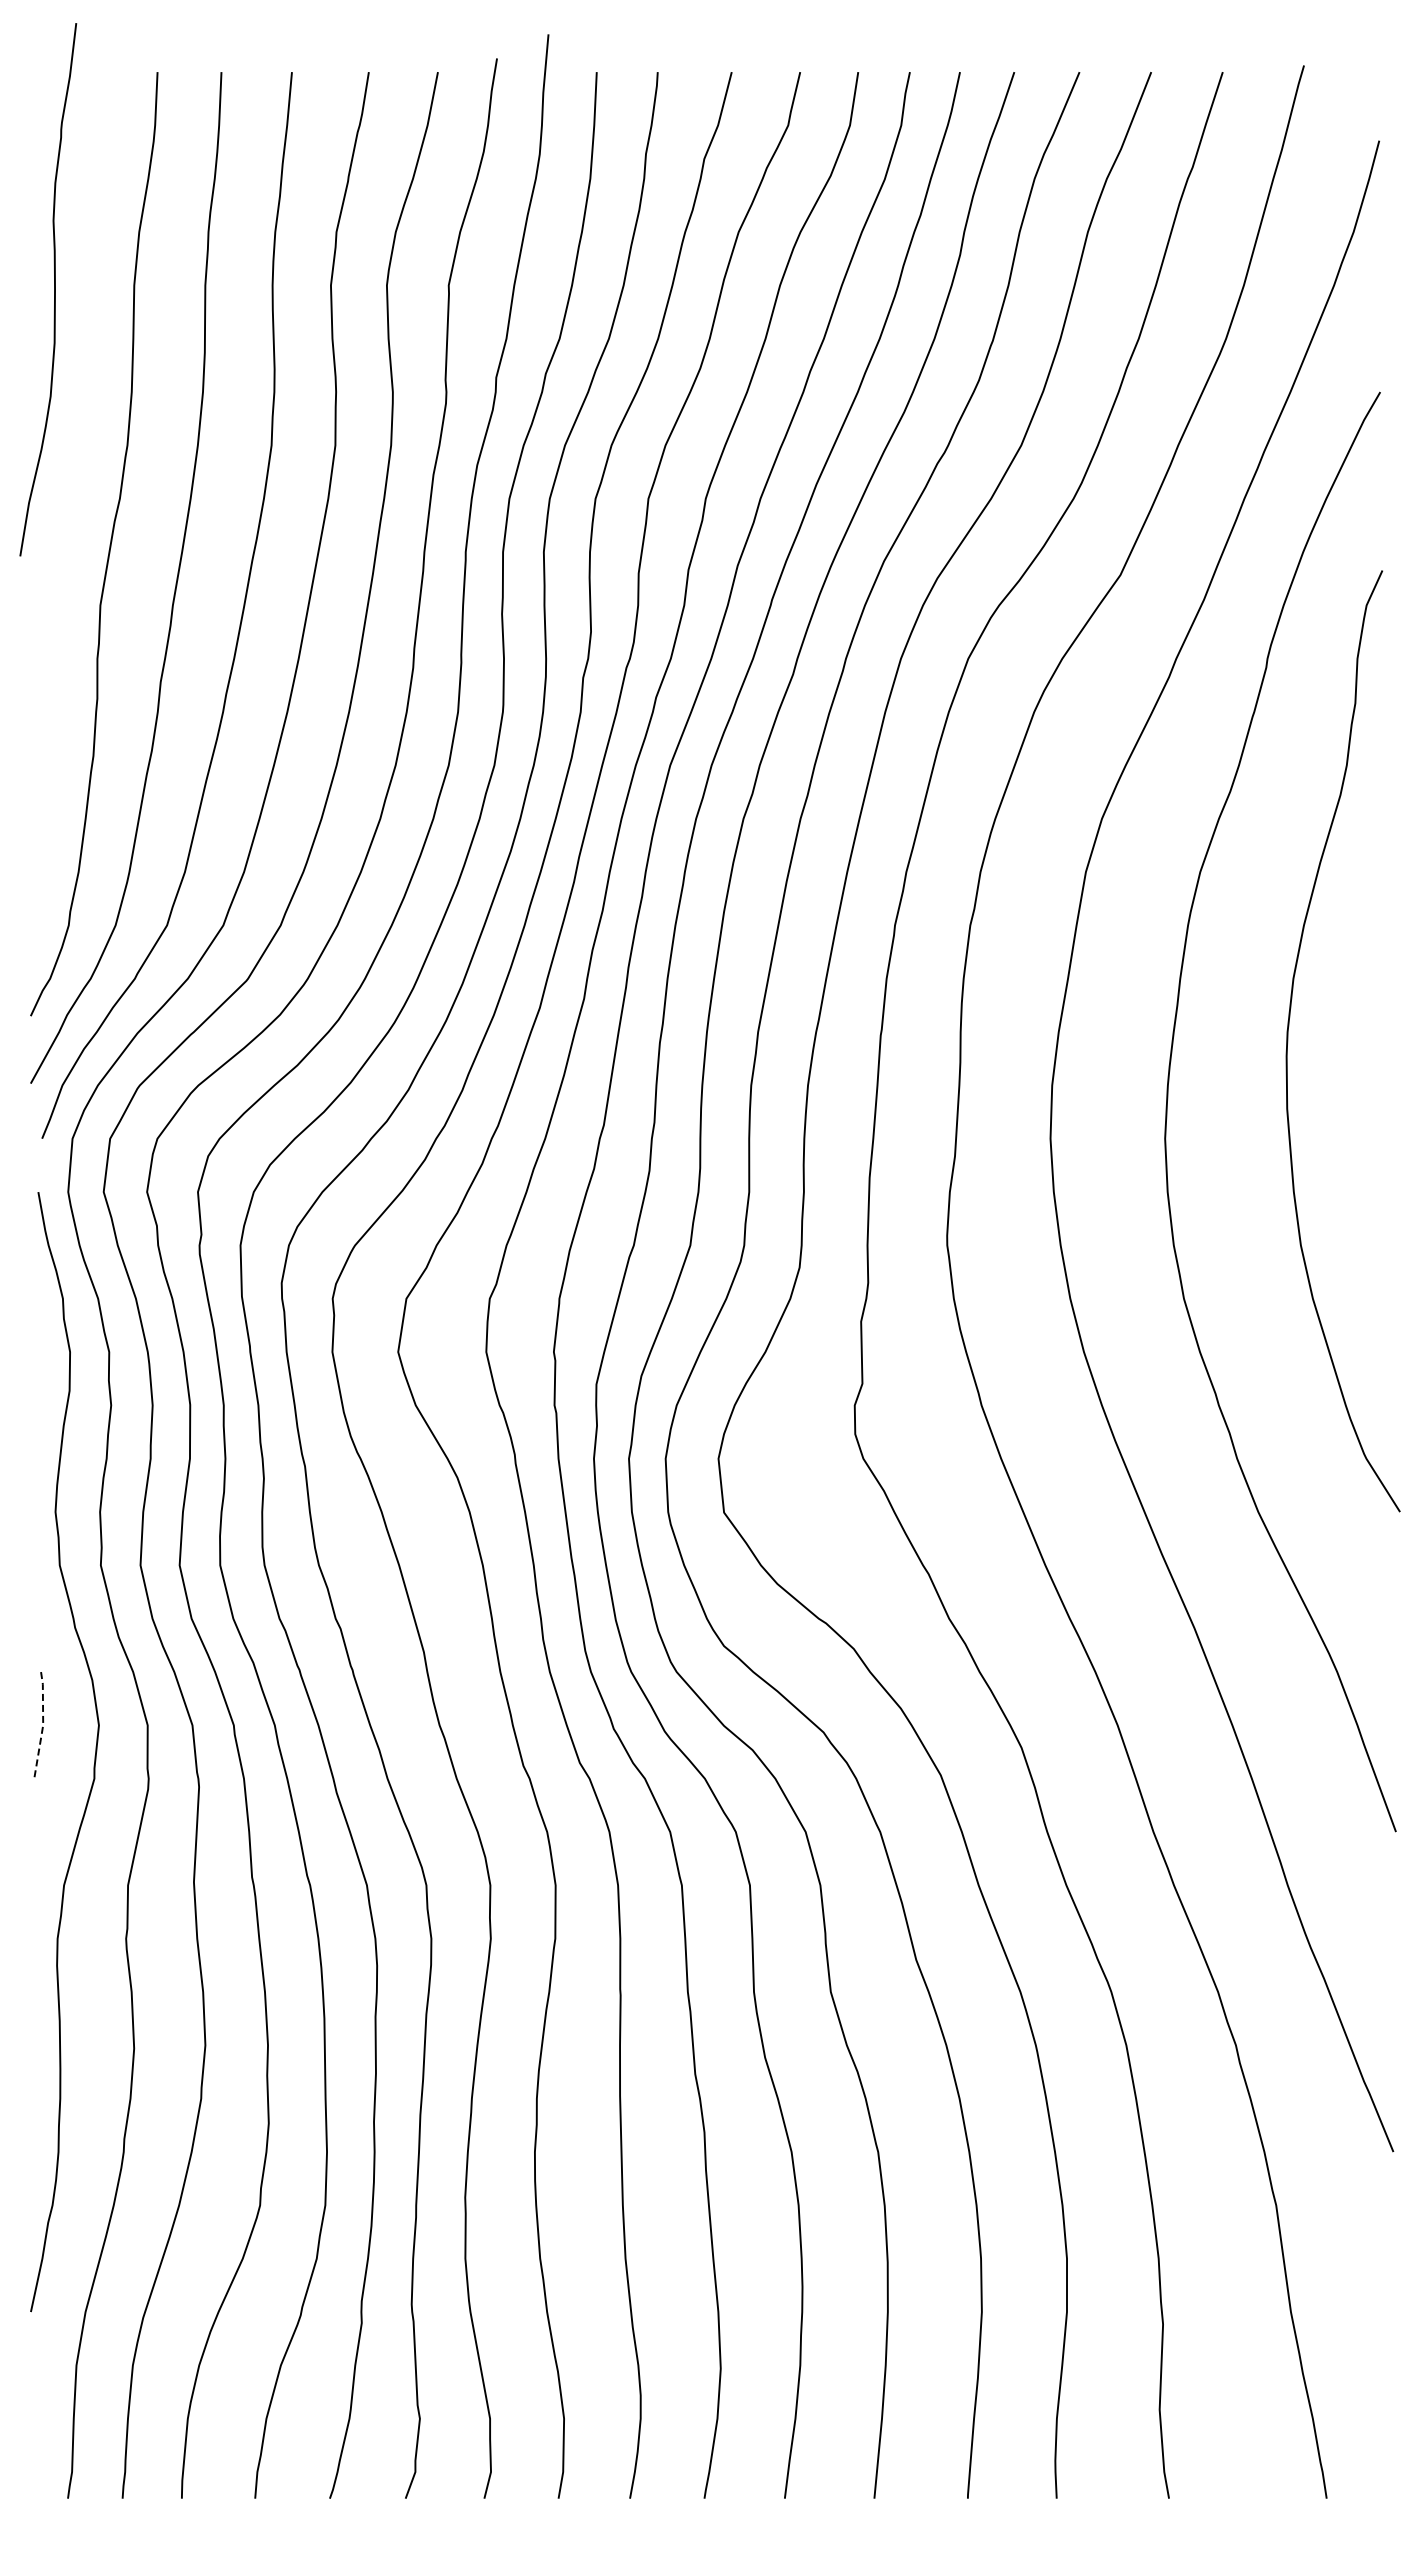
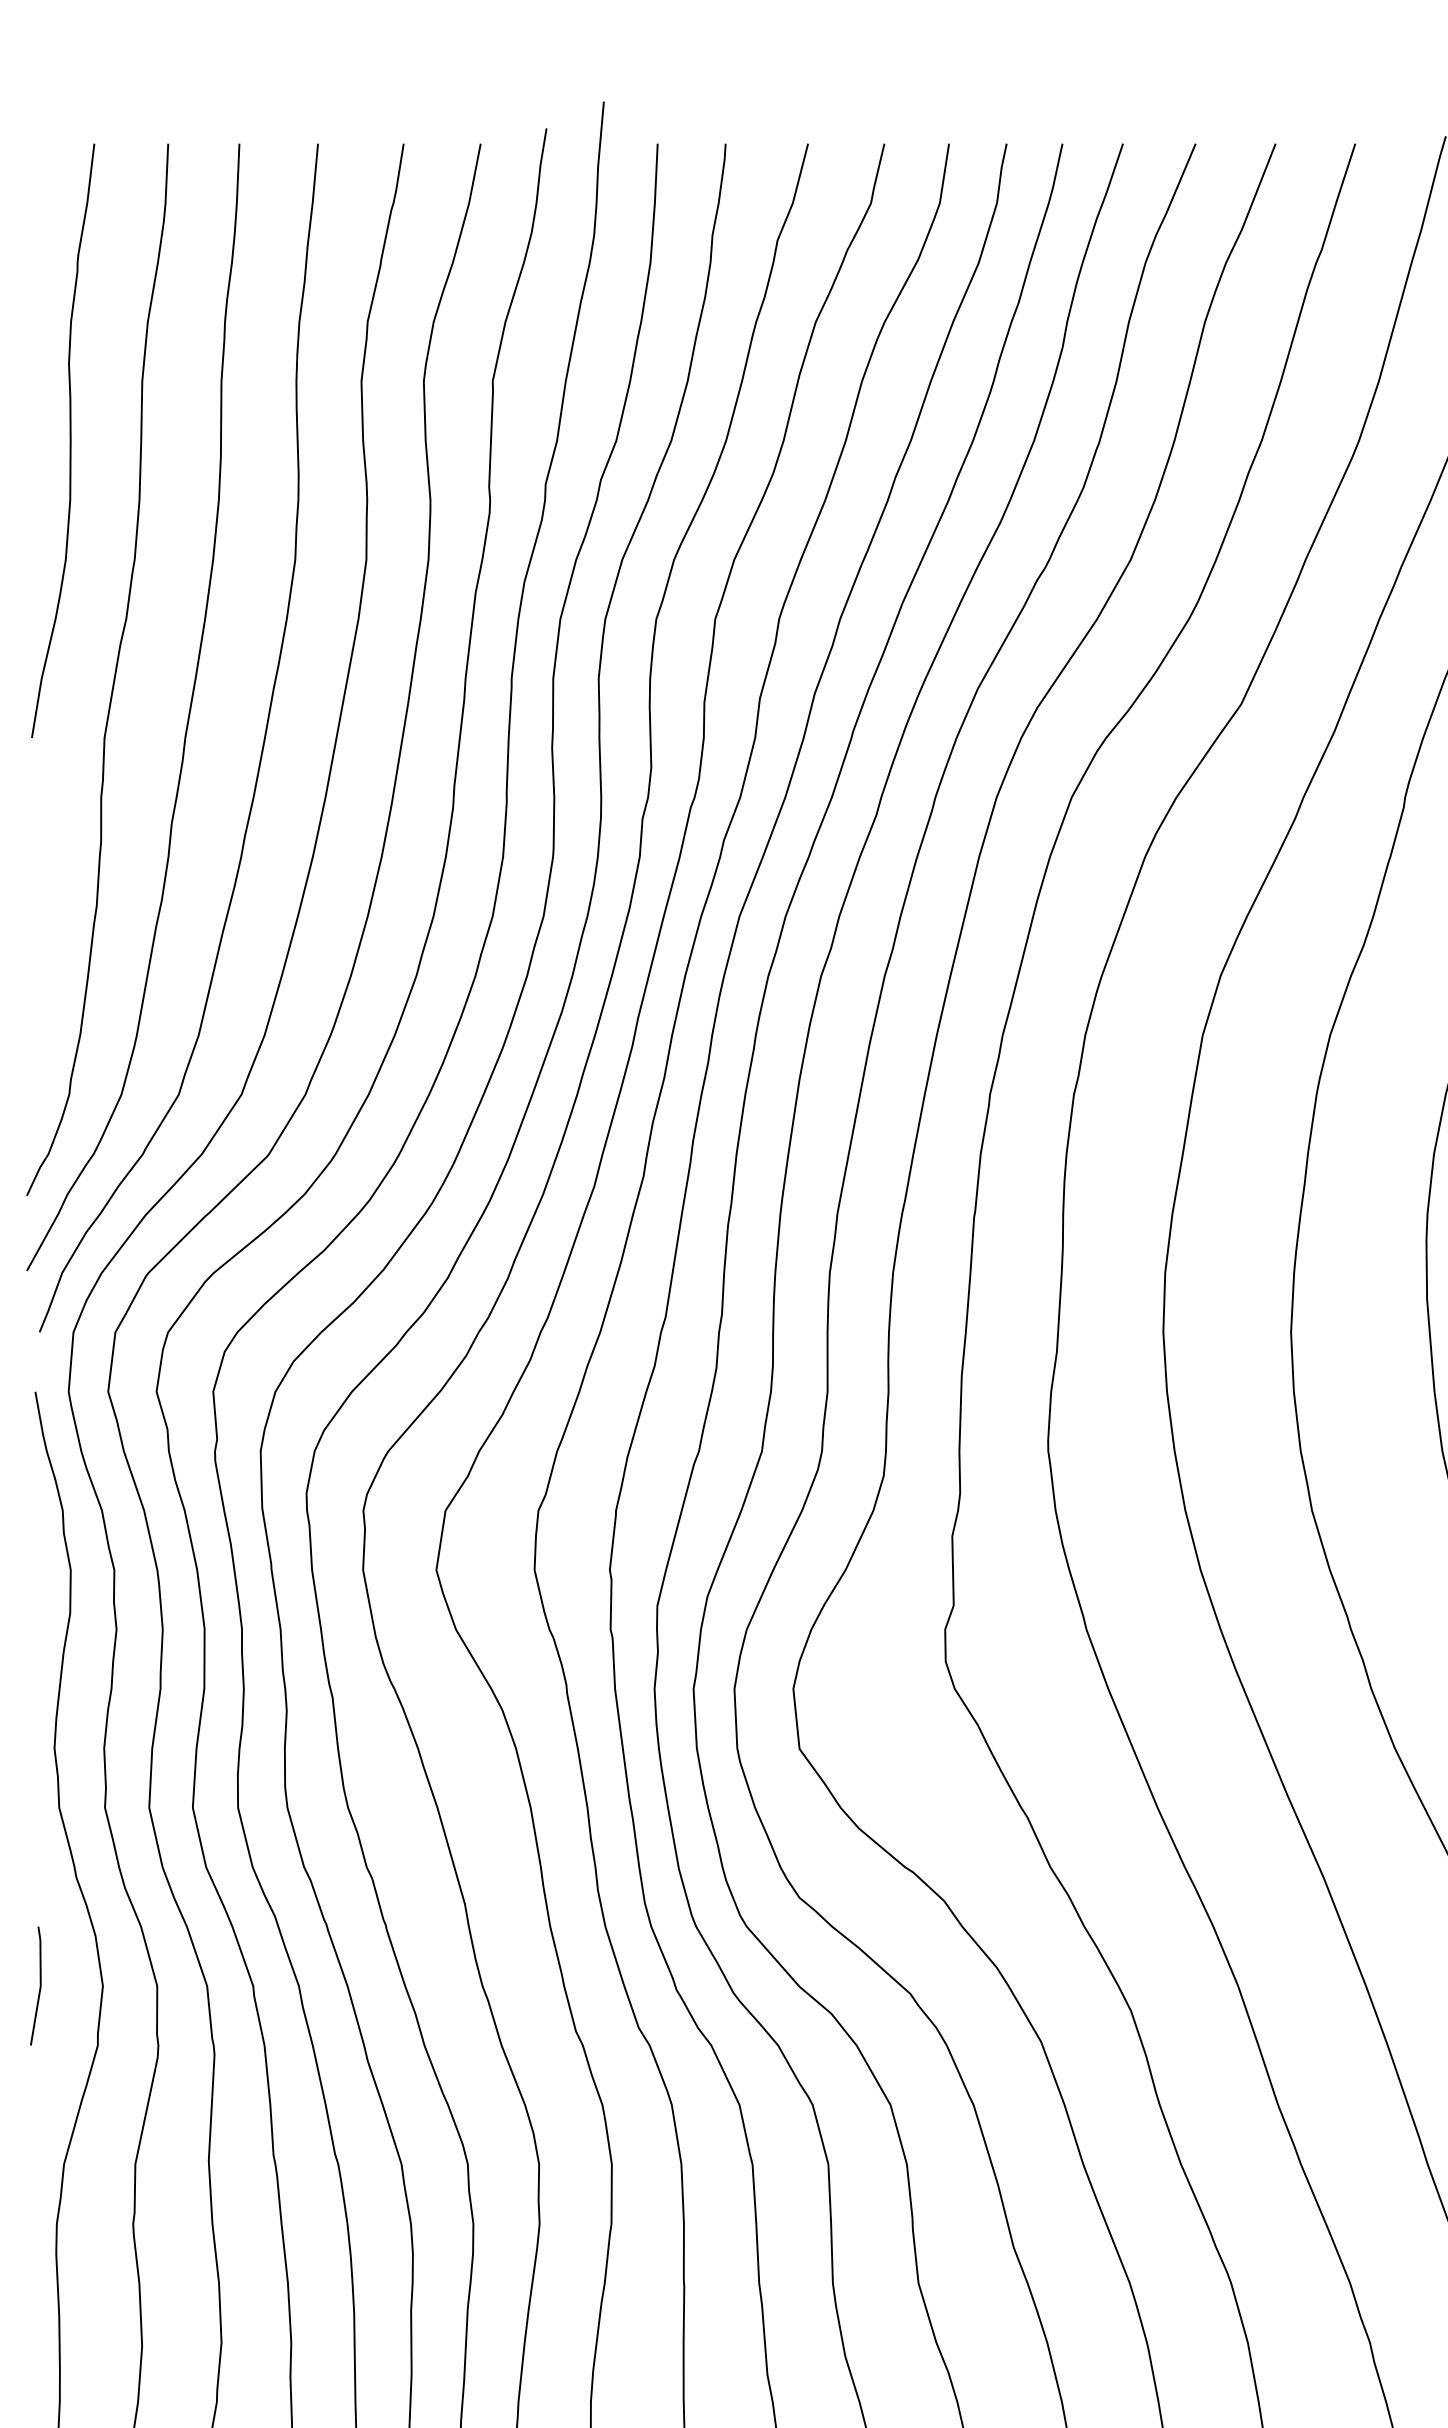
curve: (54, 289) -> (70, 440), moved
line: (43, 1725) -> (41, 1986), dashed -> solid

